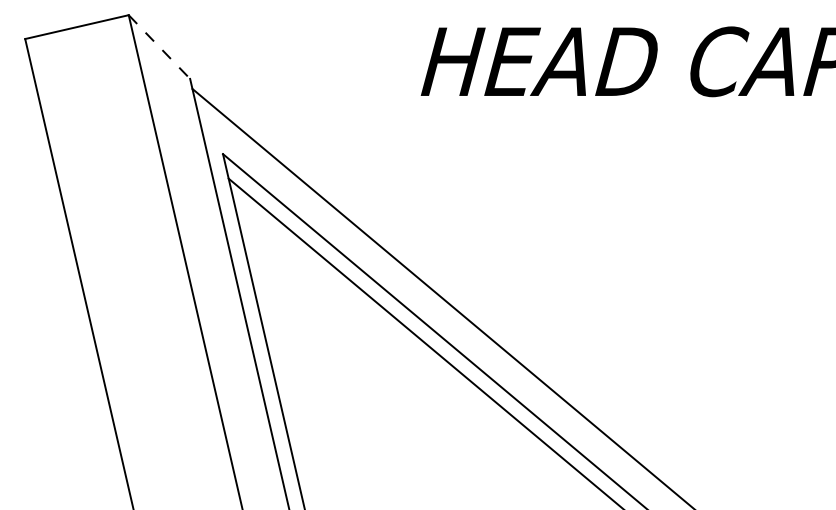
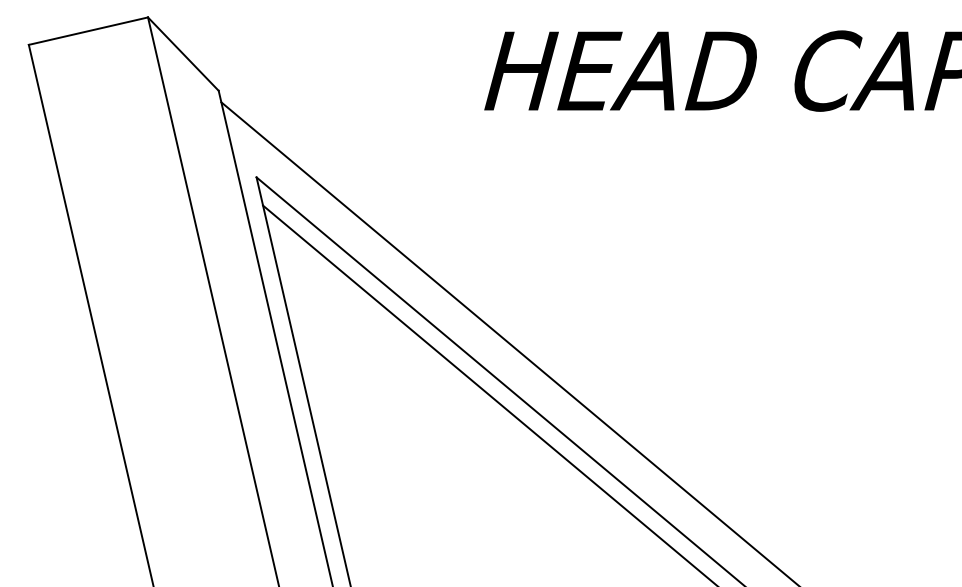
line: (159, 47) -> (183, 54), dashed -> solid

